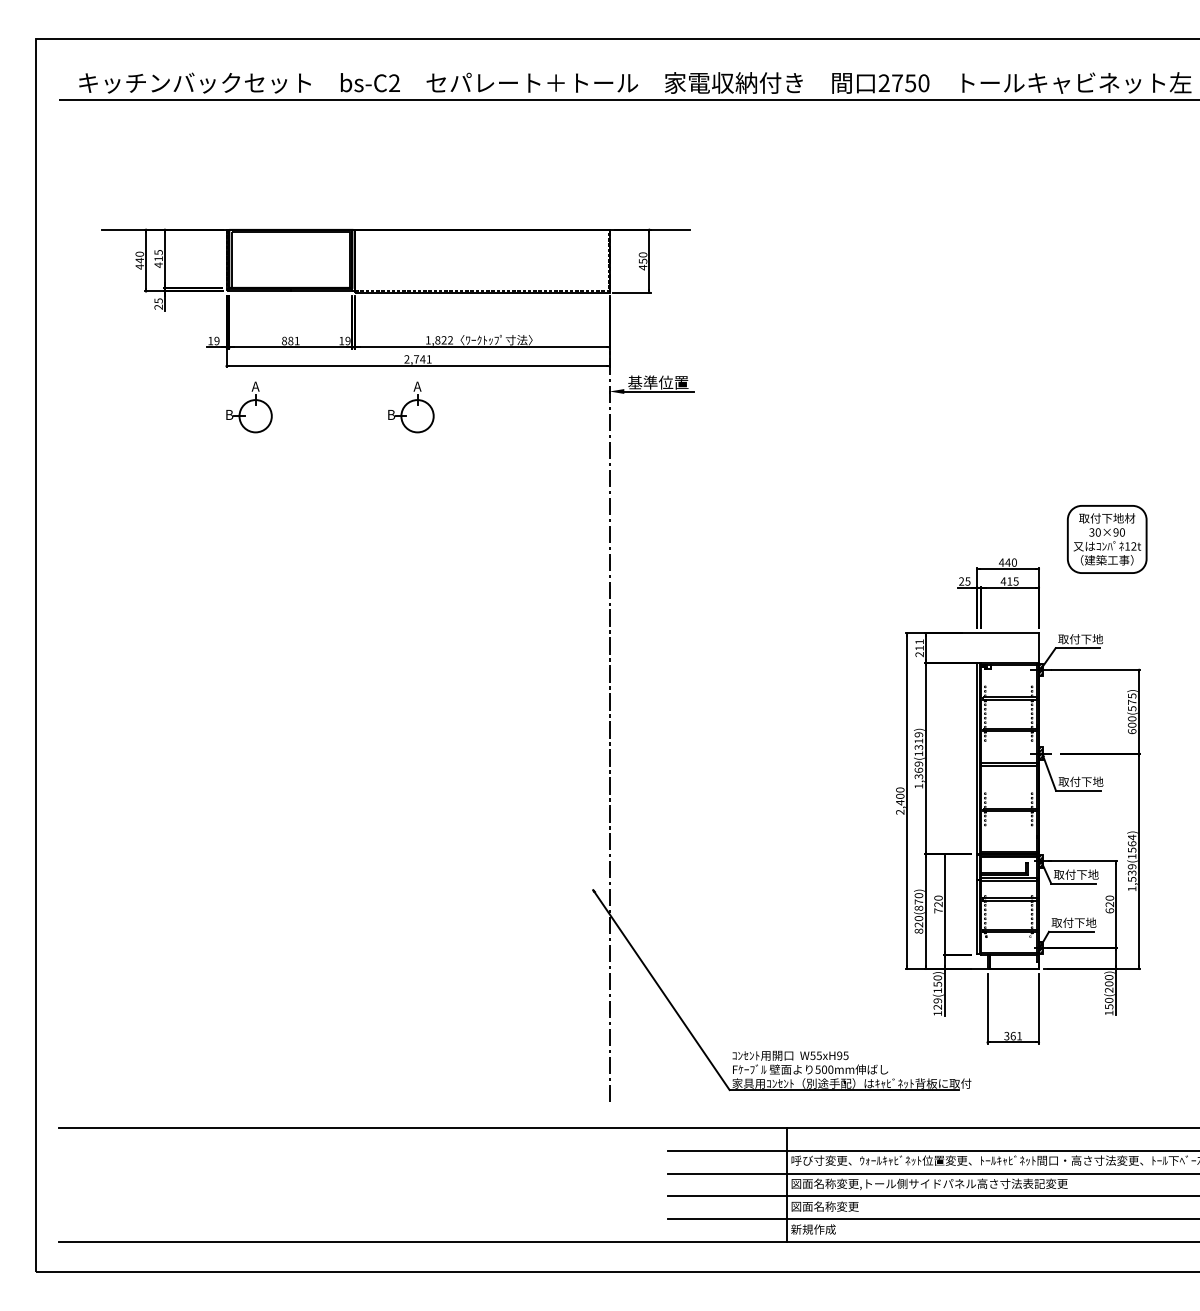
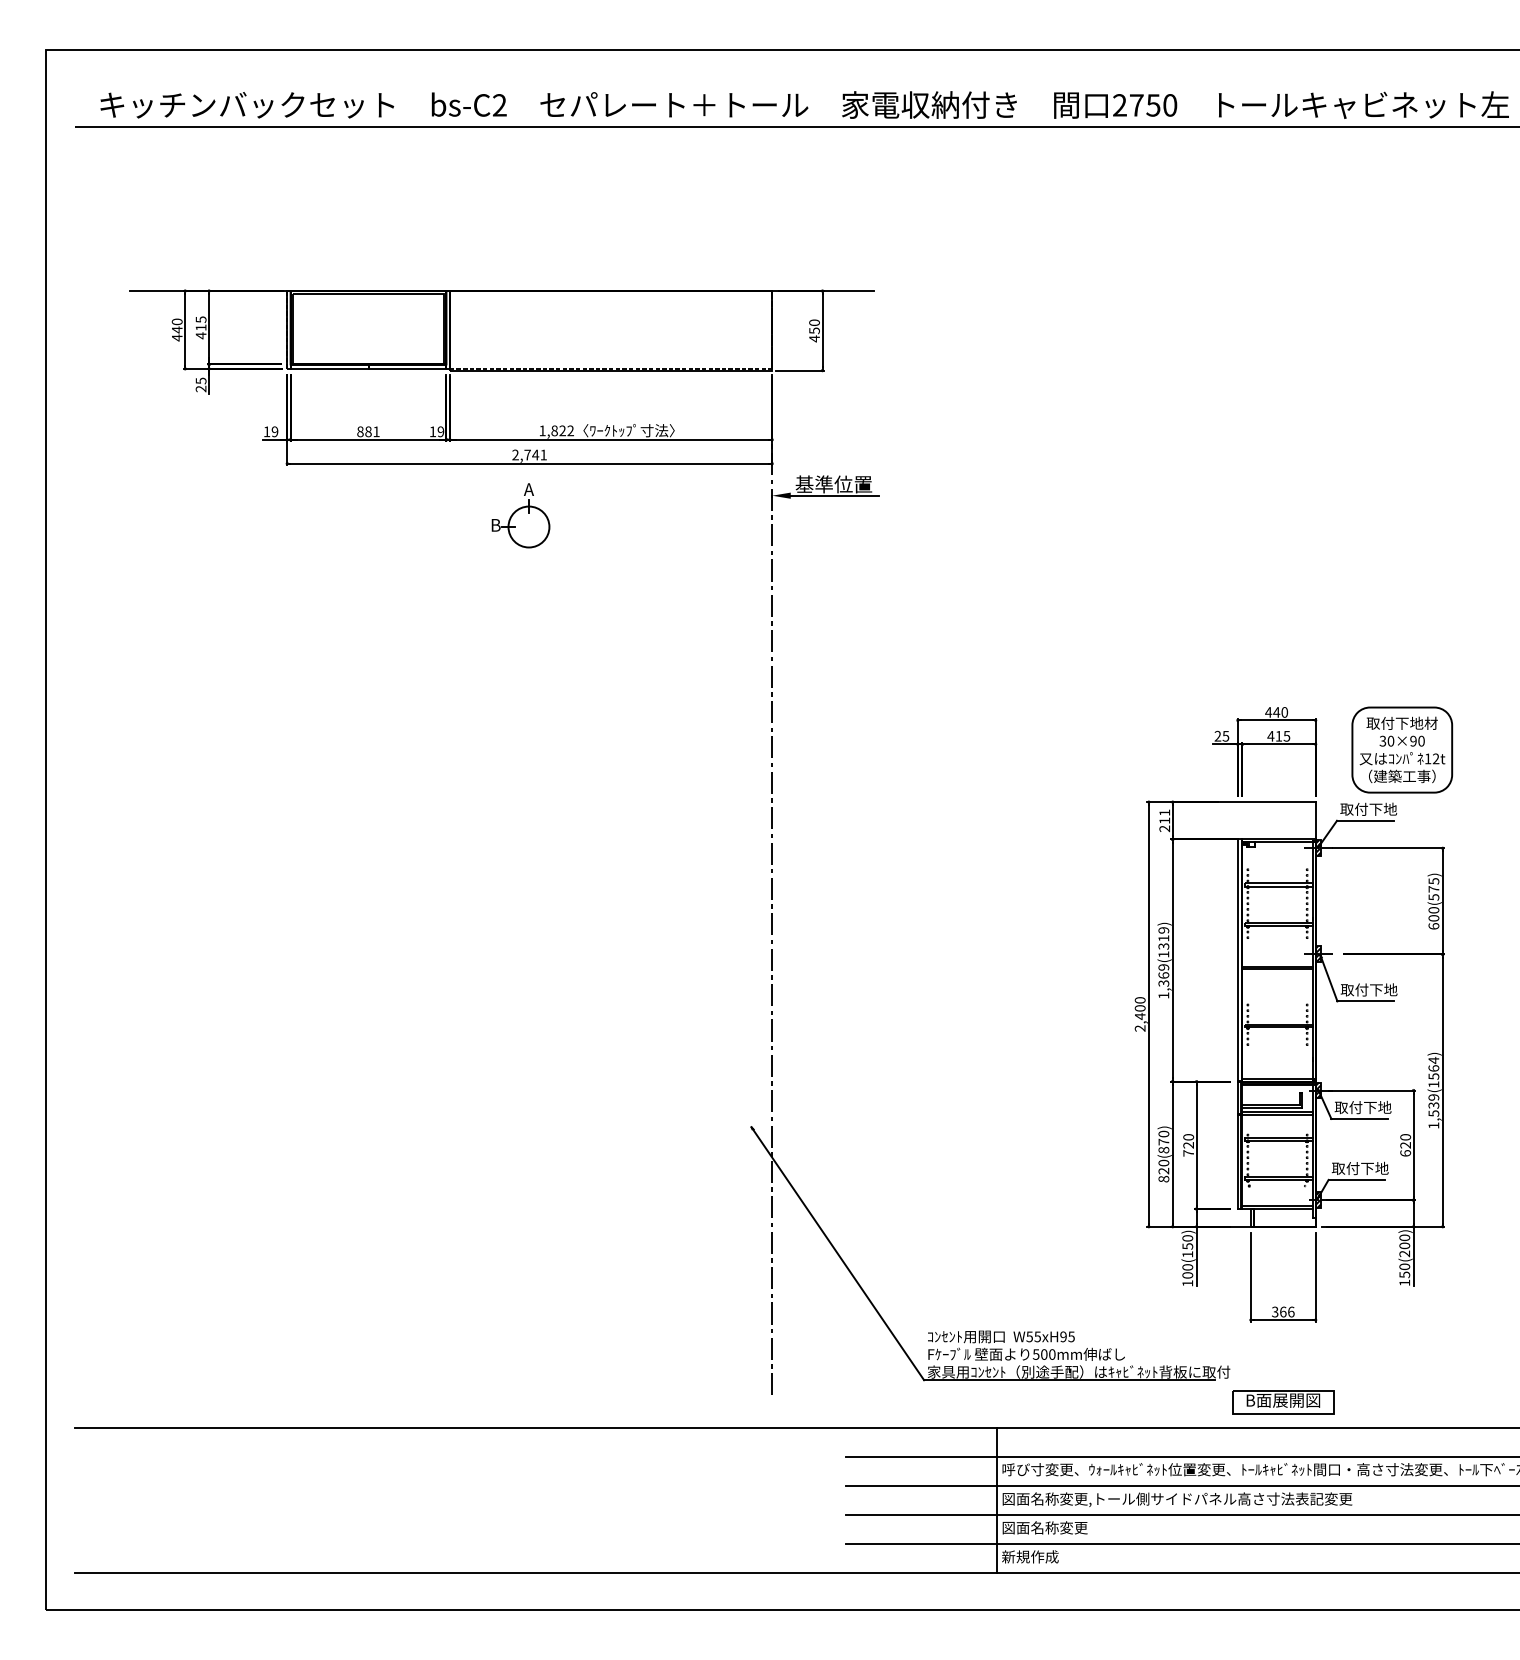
part: (248, 407) -> (315, 515), removed
part: (1107, 539) -> (1402, 749), moved
text: (937, 1004) -> (1187, 1271), 129(150) -> 100(150)
text: (1019, 1035) -> (1291, 1311), 361 -> 366
part: (1013, 1107) -> (1283, 1402), added

